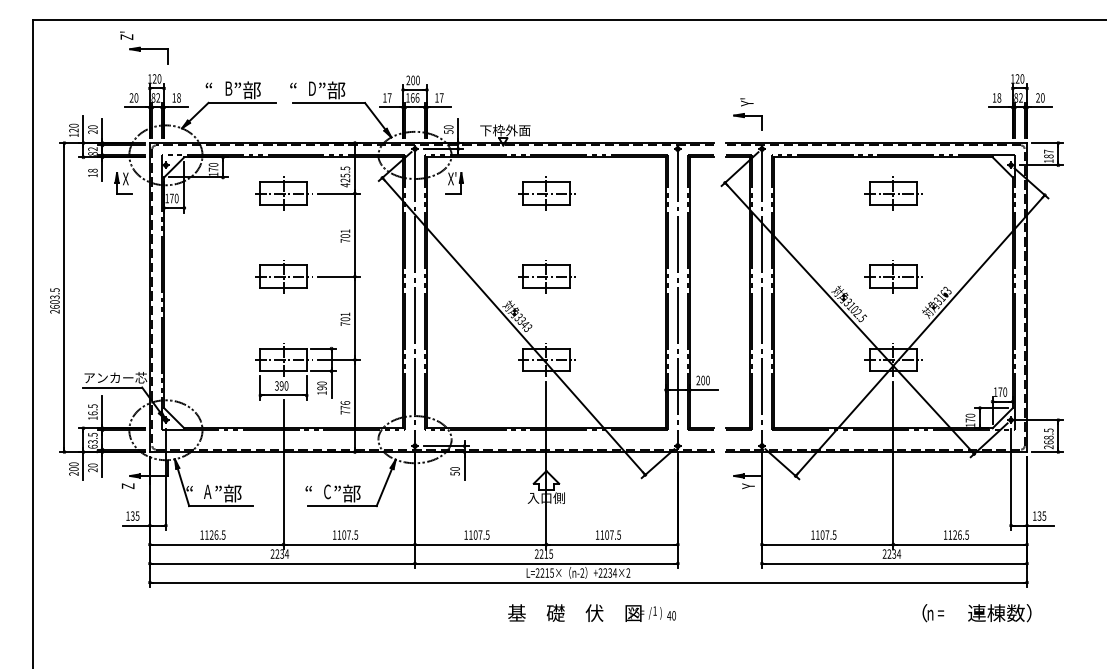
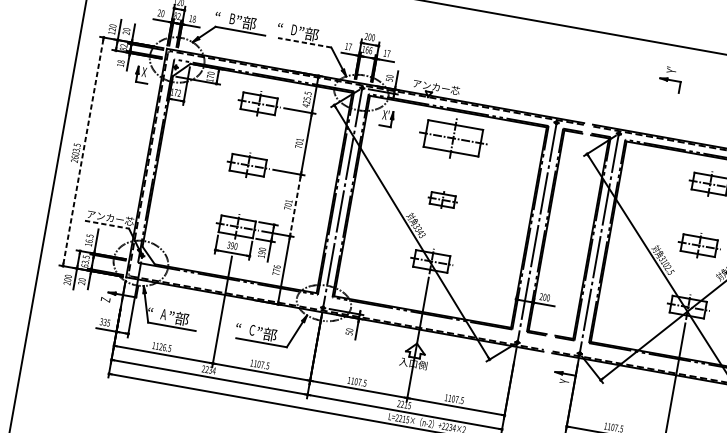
line: (328, 103) -> (304, 43), solid -> dashed
part: (747, 114) -> (670, 79), moved
text: (511, 130) -> (436, 87), 下枠外面 -> アンカー芯
part: (546, 193) -> (453, 138), size x1.6
text: (176, 198) -> (179, 93), 170 -> 172
part: (546, 276) -> (442, 199), size x0.7
line: (64, 298) -> (83, 152), solid -> dashed
line: (354, 318) -> (295, 205), solid -> dashed
line: (112, 387) -> (107, 224), solid -> dashed
text: (127, 515) -> (101, 321), 135 -> 335

